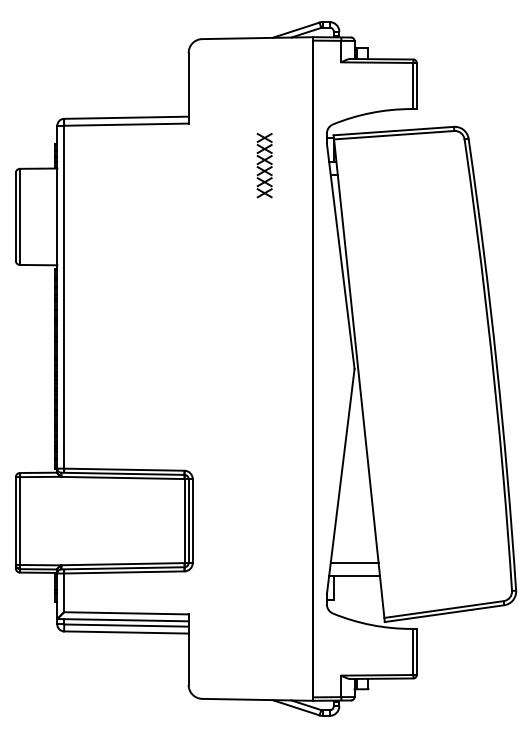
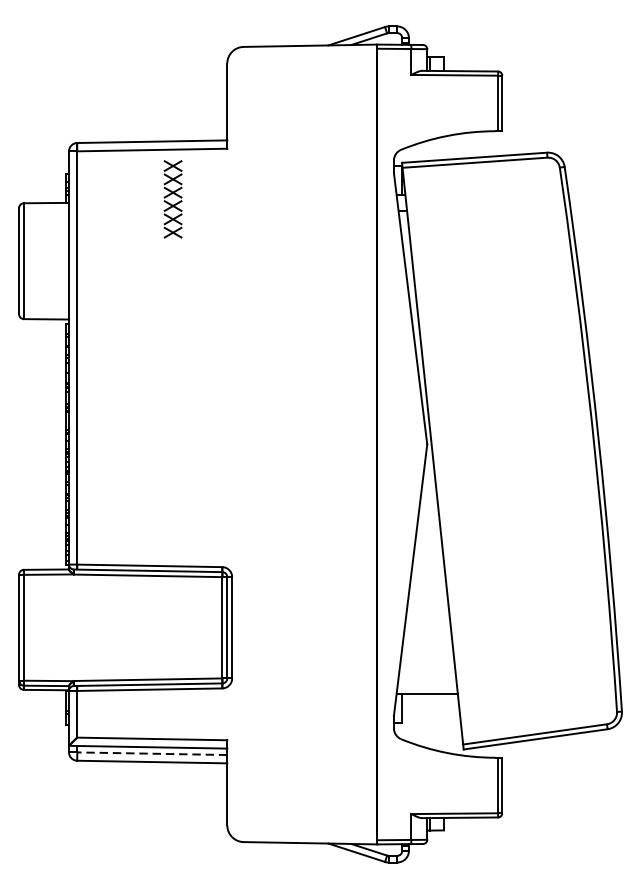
part: (264, 165) -> (172, 199), moved
line: (354, 562) -> (427, 677), removed
line: (125, 625) -> (151, 753), solid -> dashed

